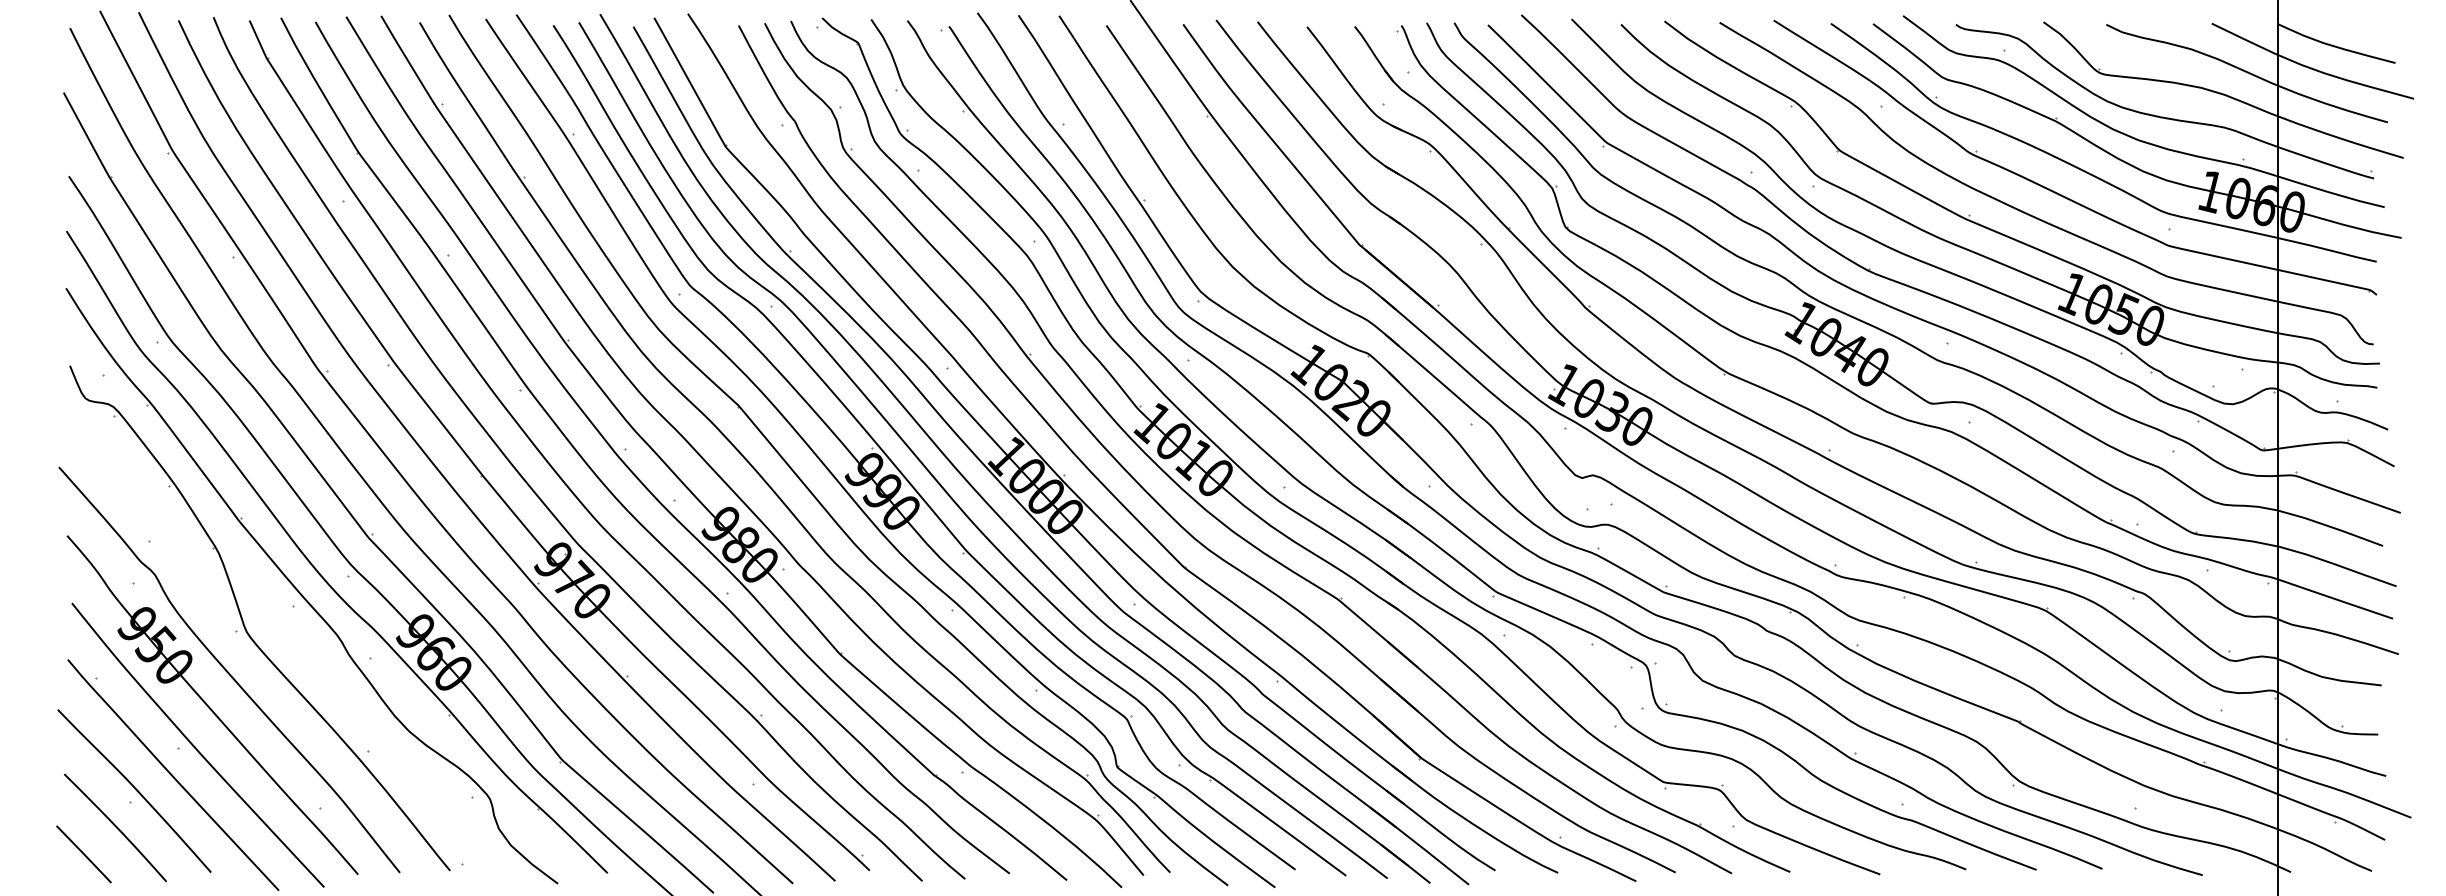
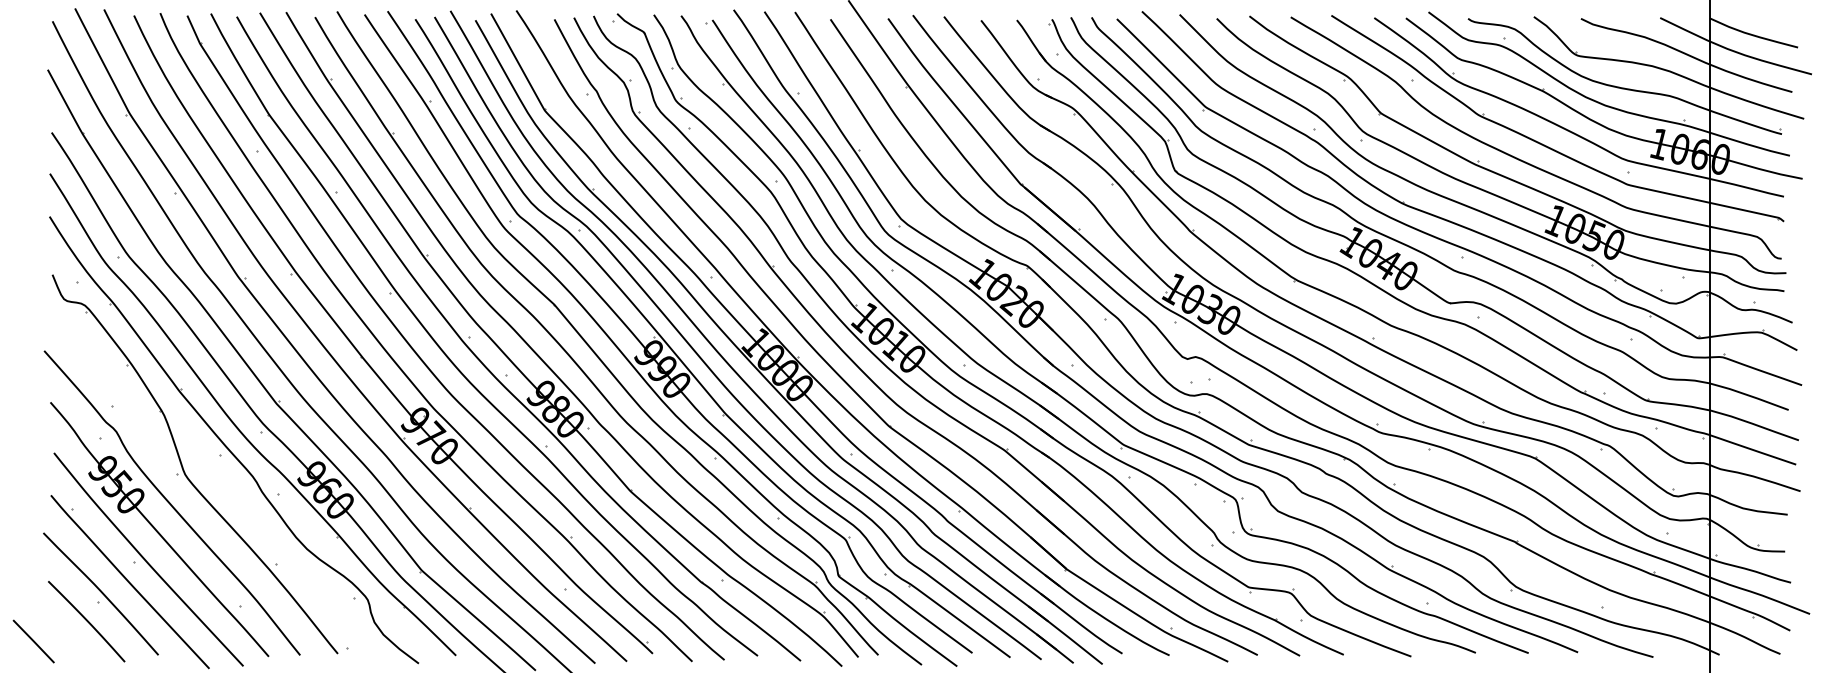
line: (83, 854) -> (33, 641), moved

